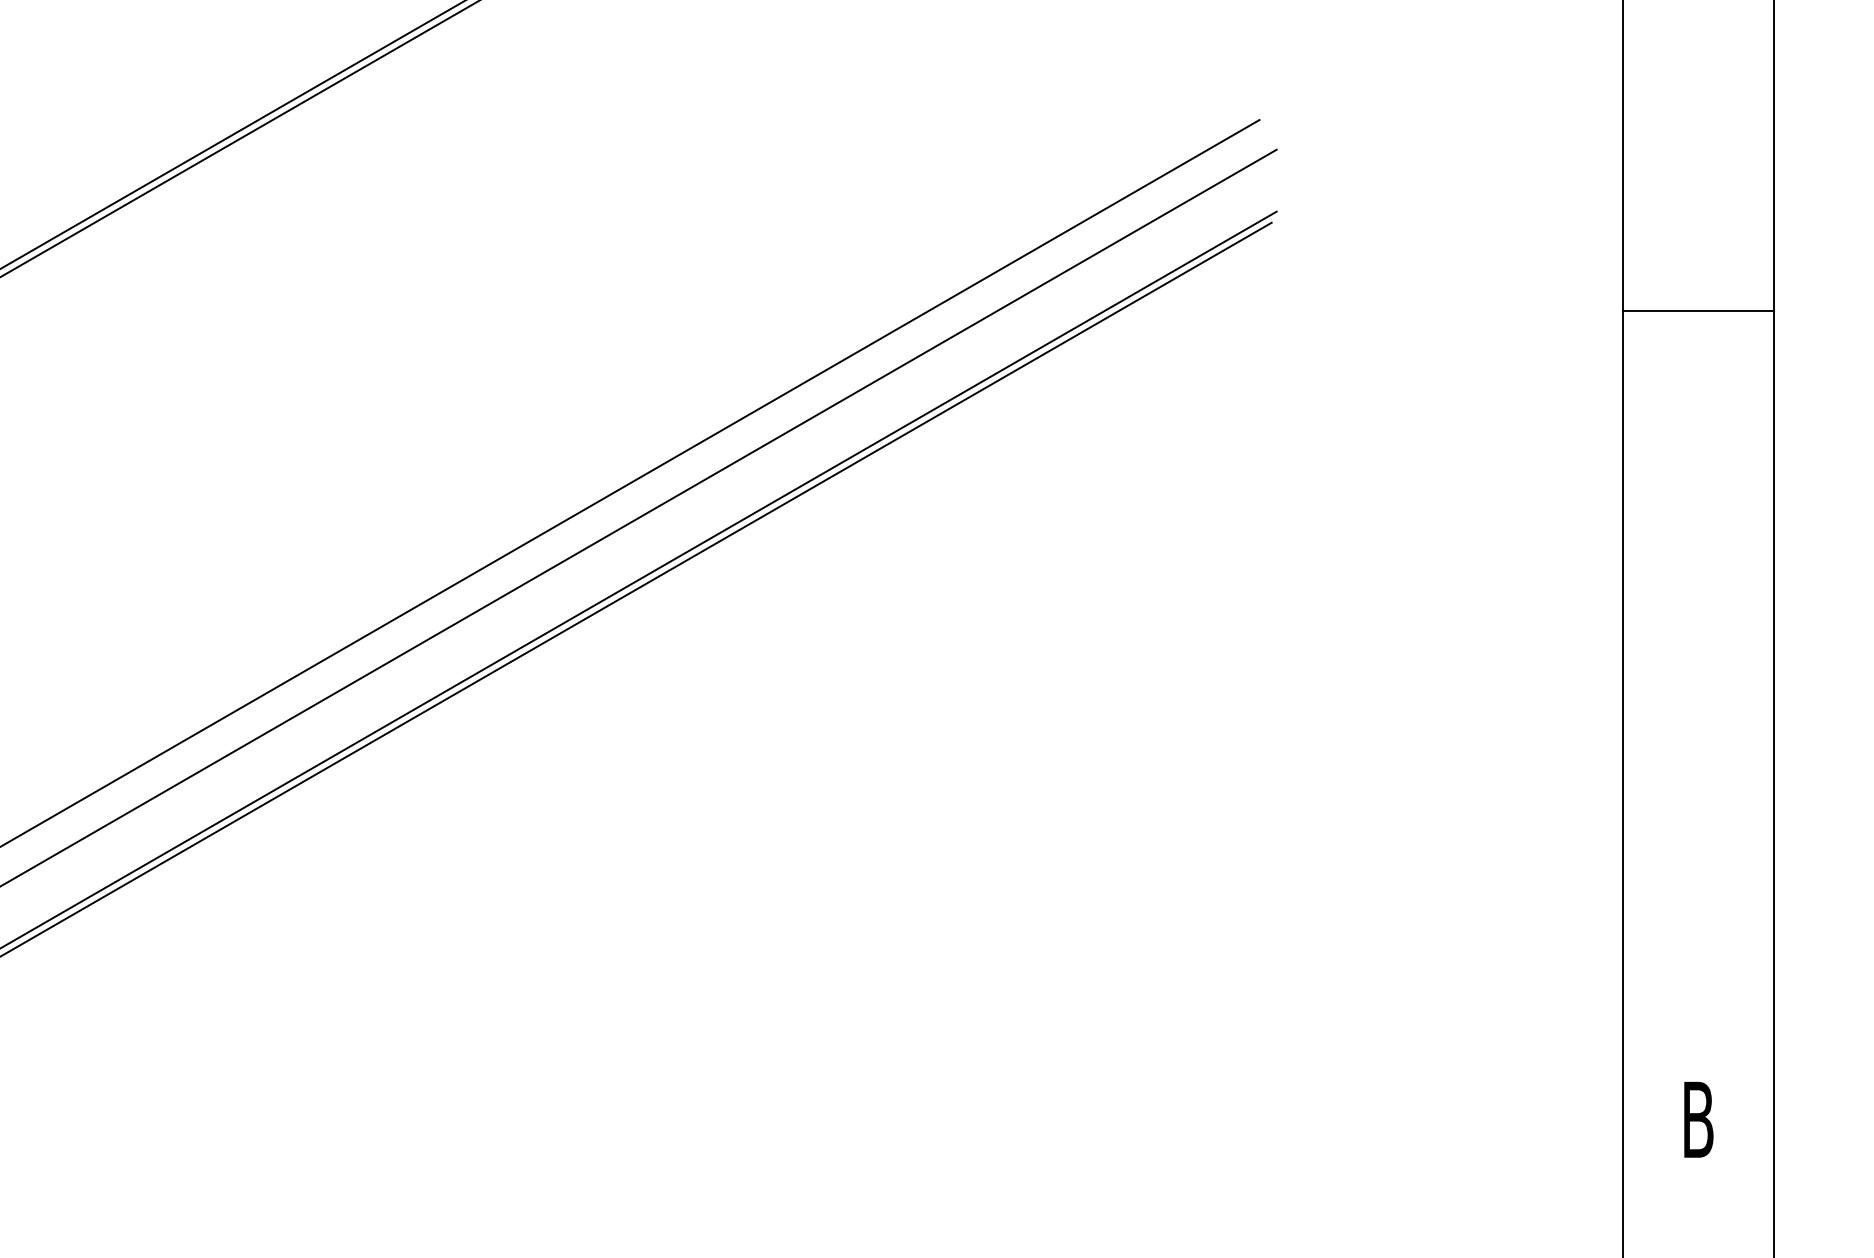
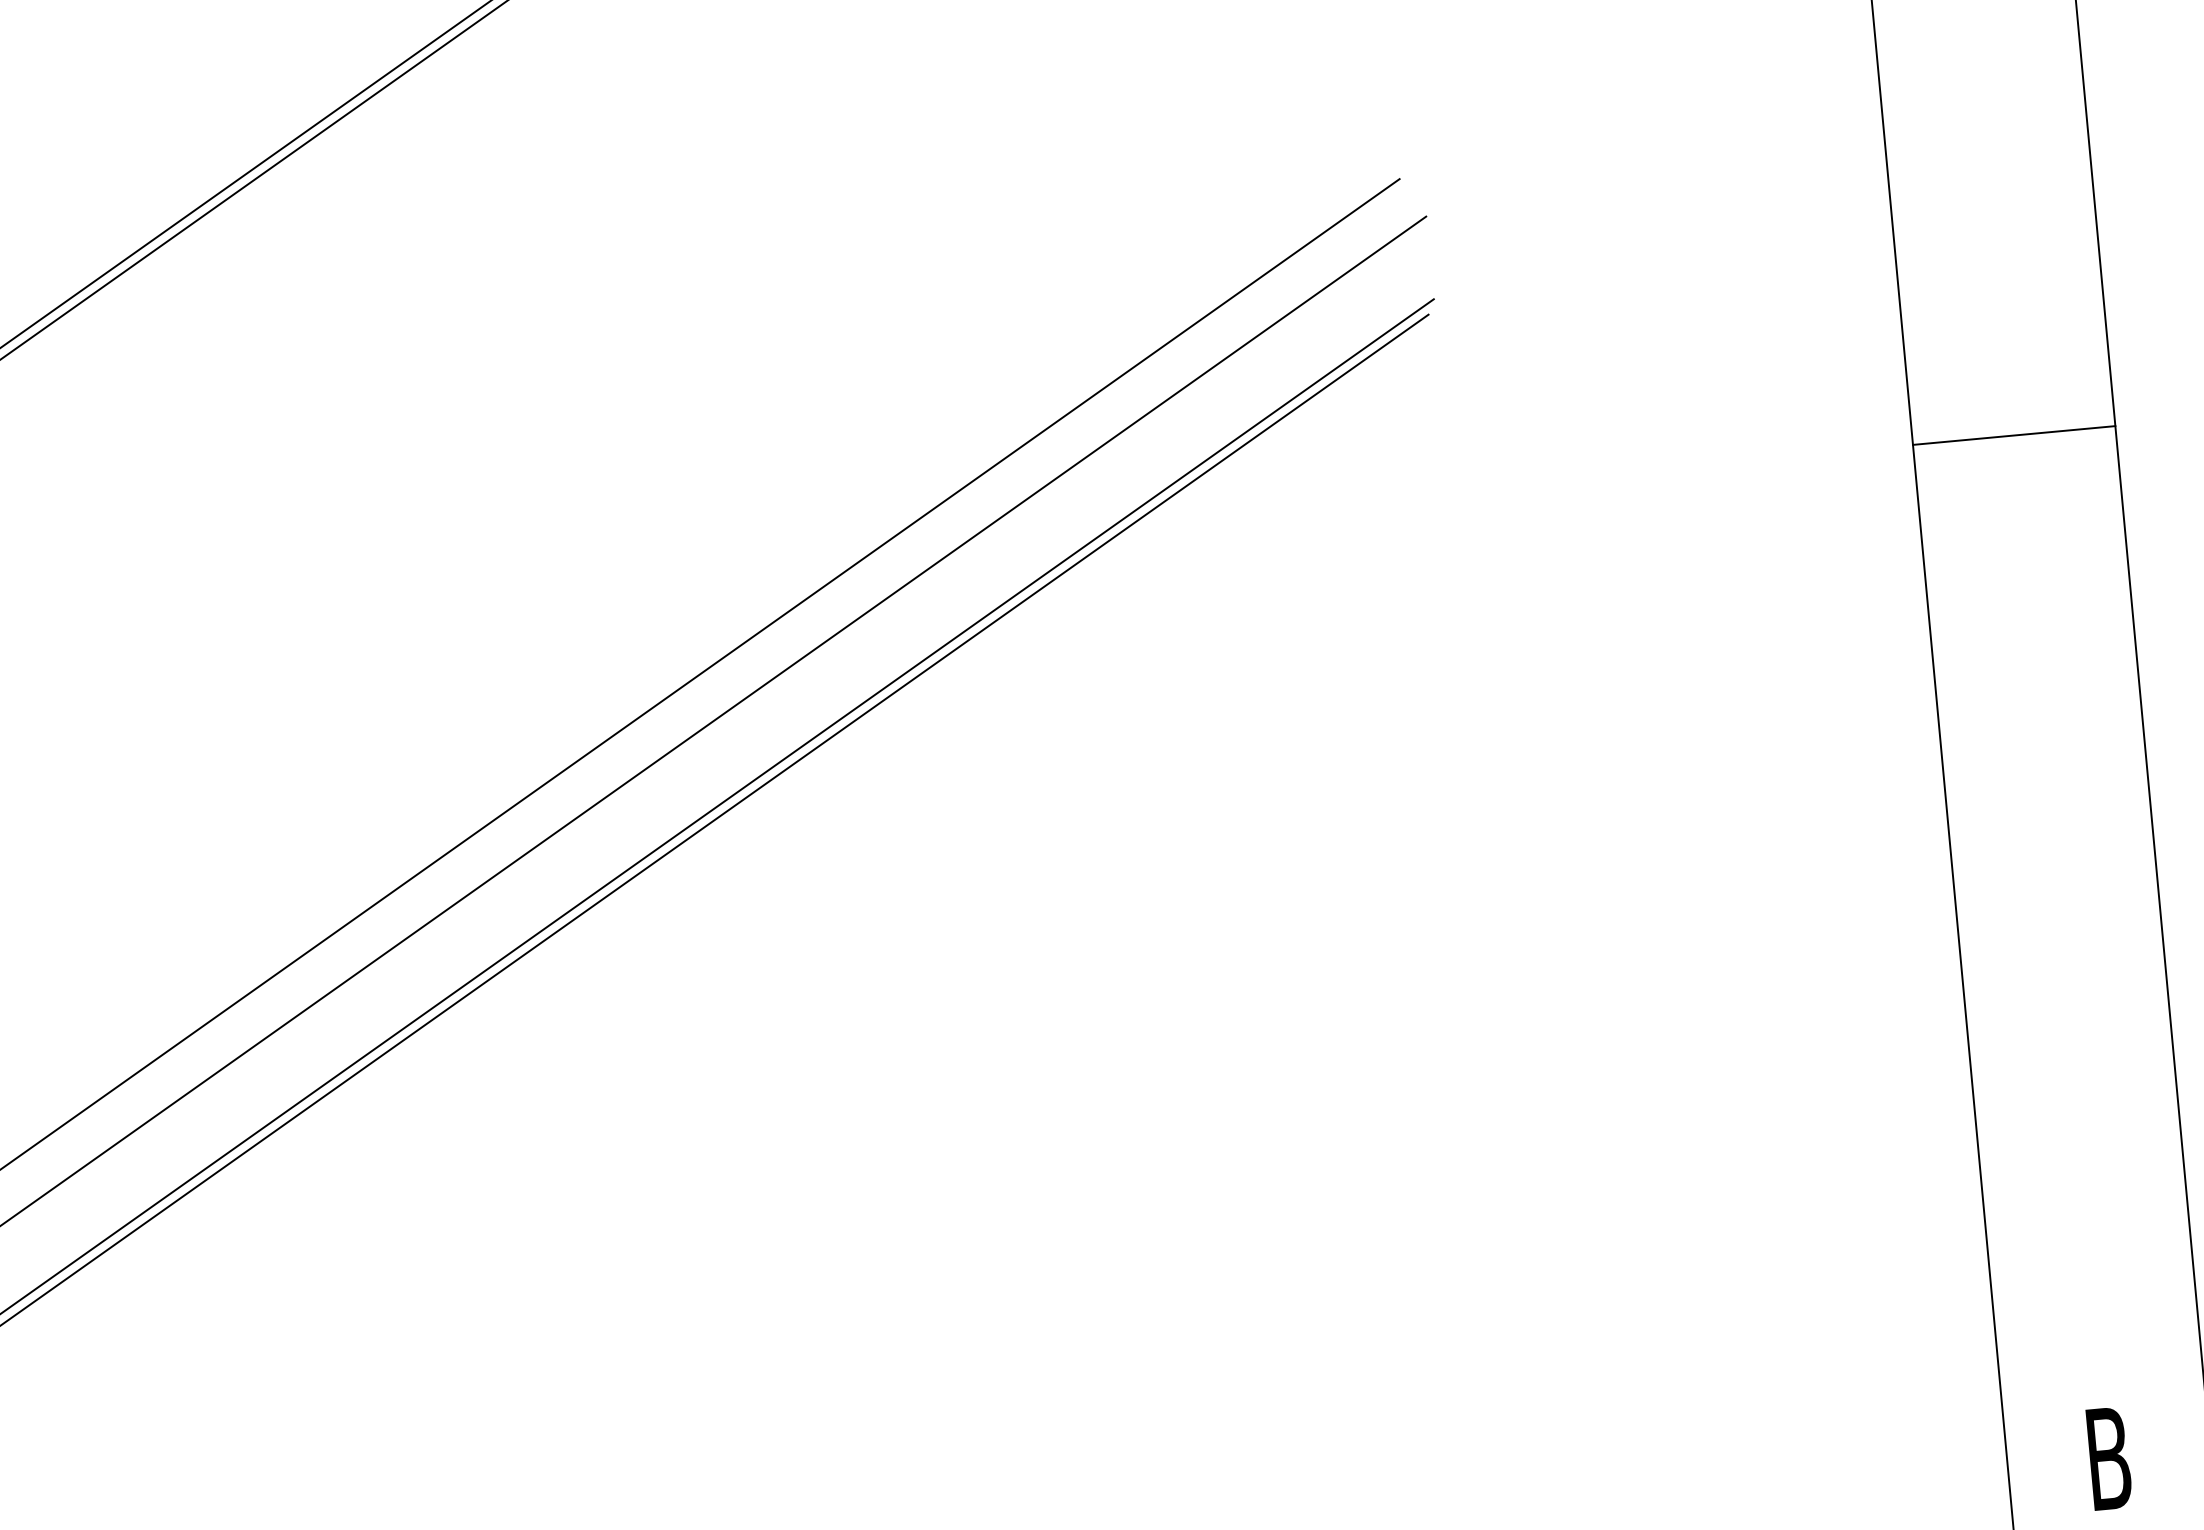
line: (1698, 310) -> (2014, 434), moved

